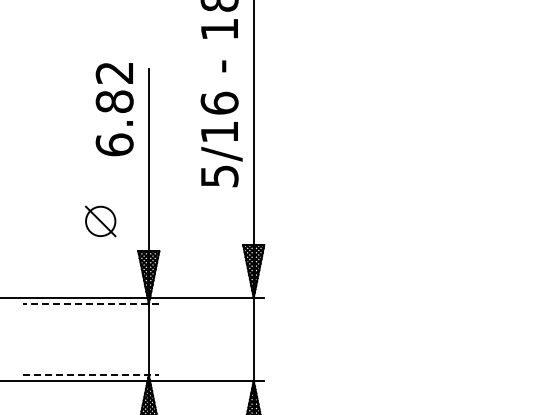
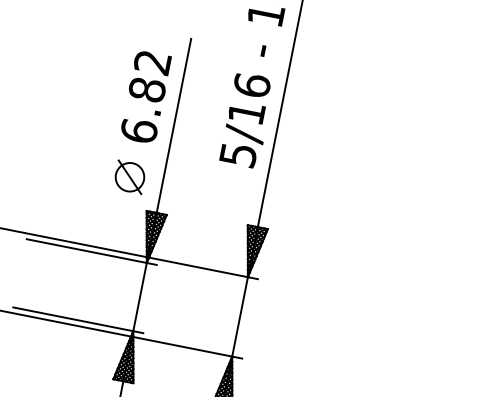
text: (114, 109) -> (145, 97), moved
part: (100, 221) -> (129, 177), moved
line: (90, 303) -> (91, 251), dashed -> solid
line: (91, 375) -> (78, 320), dashed -> solid

